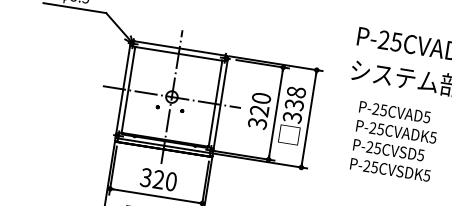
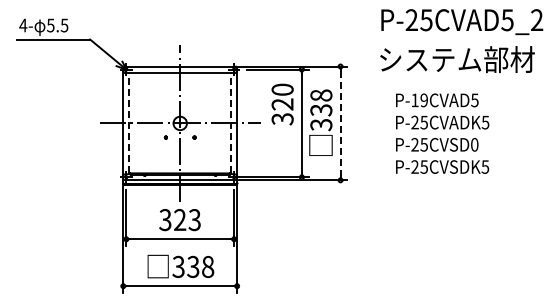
line: (128, 90) -> (129, 123), solid -> dashed
line: (215, 104) -> (231, 123), solid -> dashed
text: (379, 109) -> (419, 100), P-25CVAD5 -> P-19CVAD5
text: (259, 111) -> (282, 104), moved
line: (309, 118) -> (340, 123), solid -> dashed
text: (420, 154) -> (474, 144), P-25CVSD5 -> P-25CVSD0
text: (170, 182) -> (194, 220), 320 -> 323

